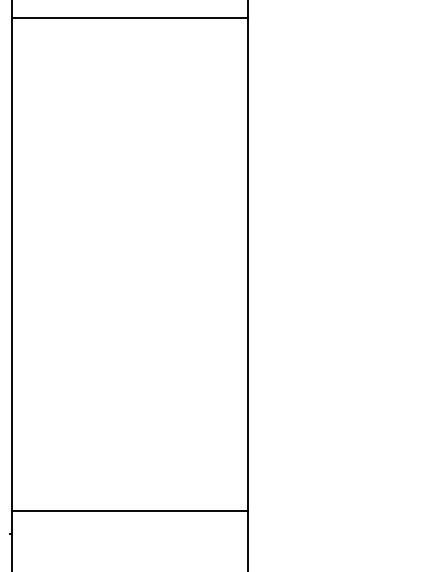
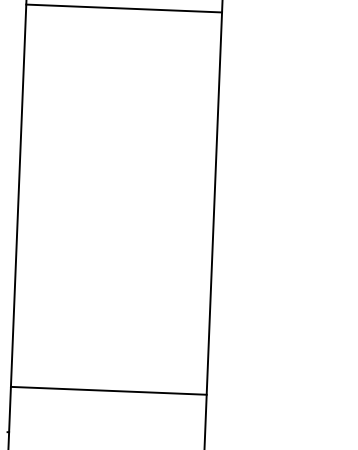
line: (130, 510) -> (109, 390), moved

